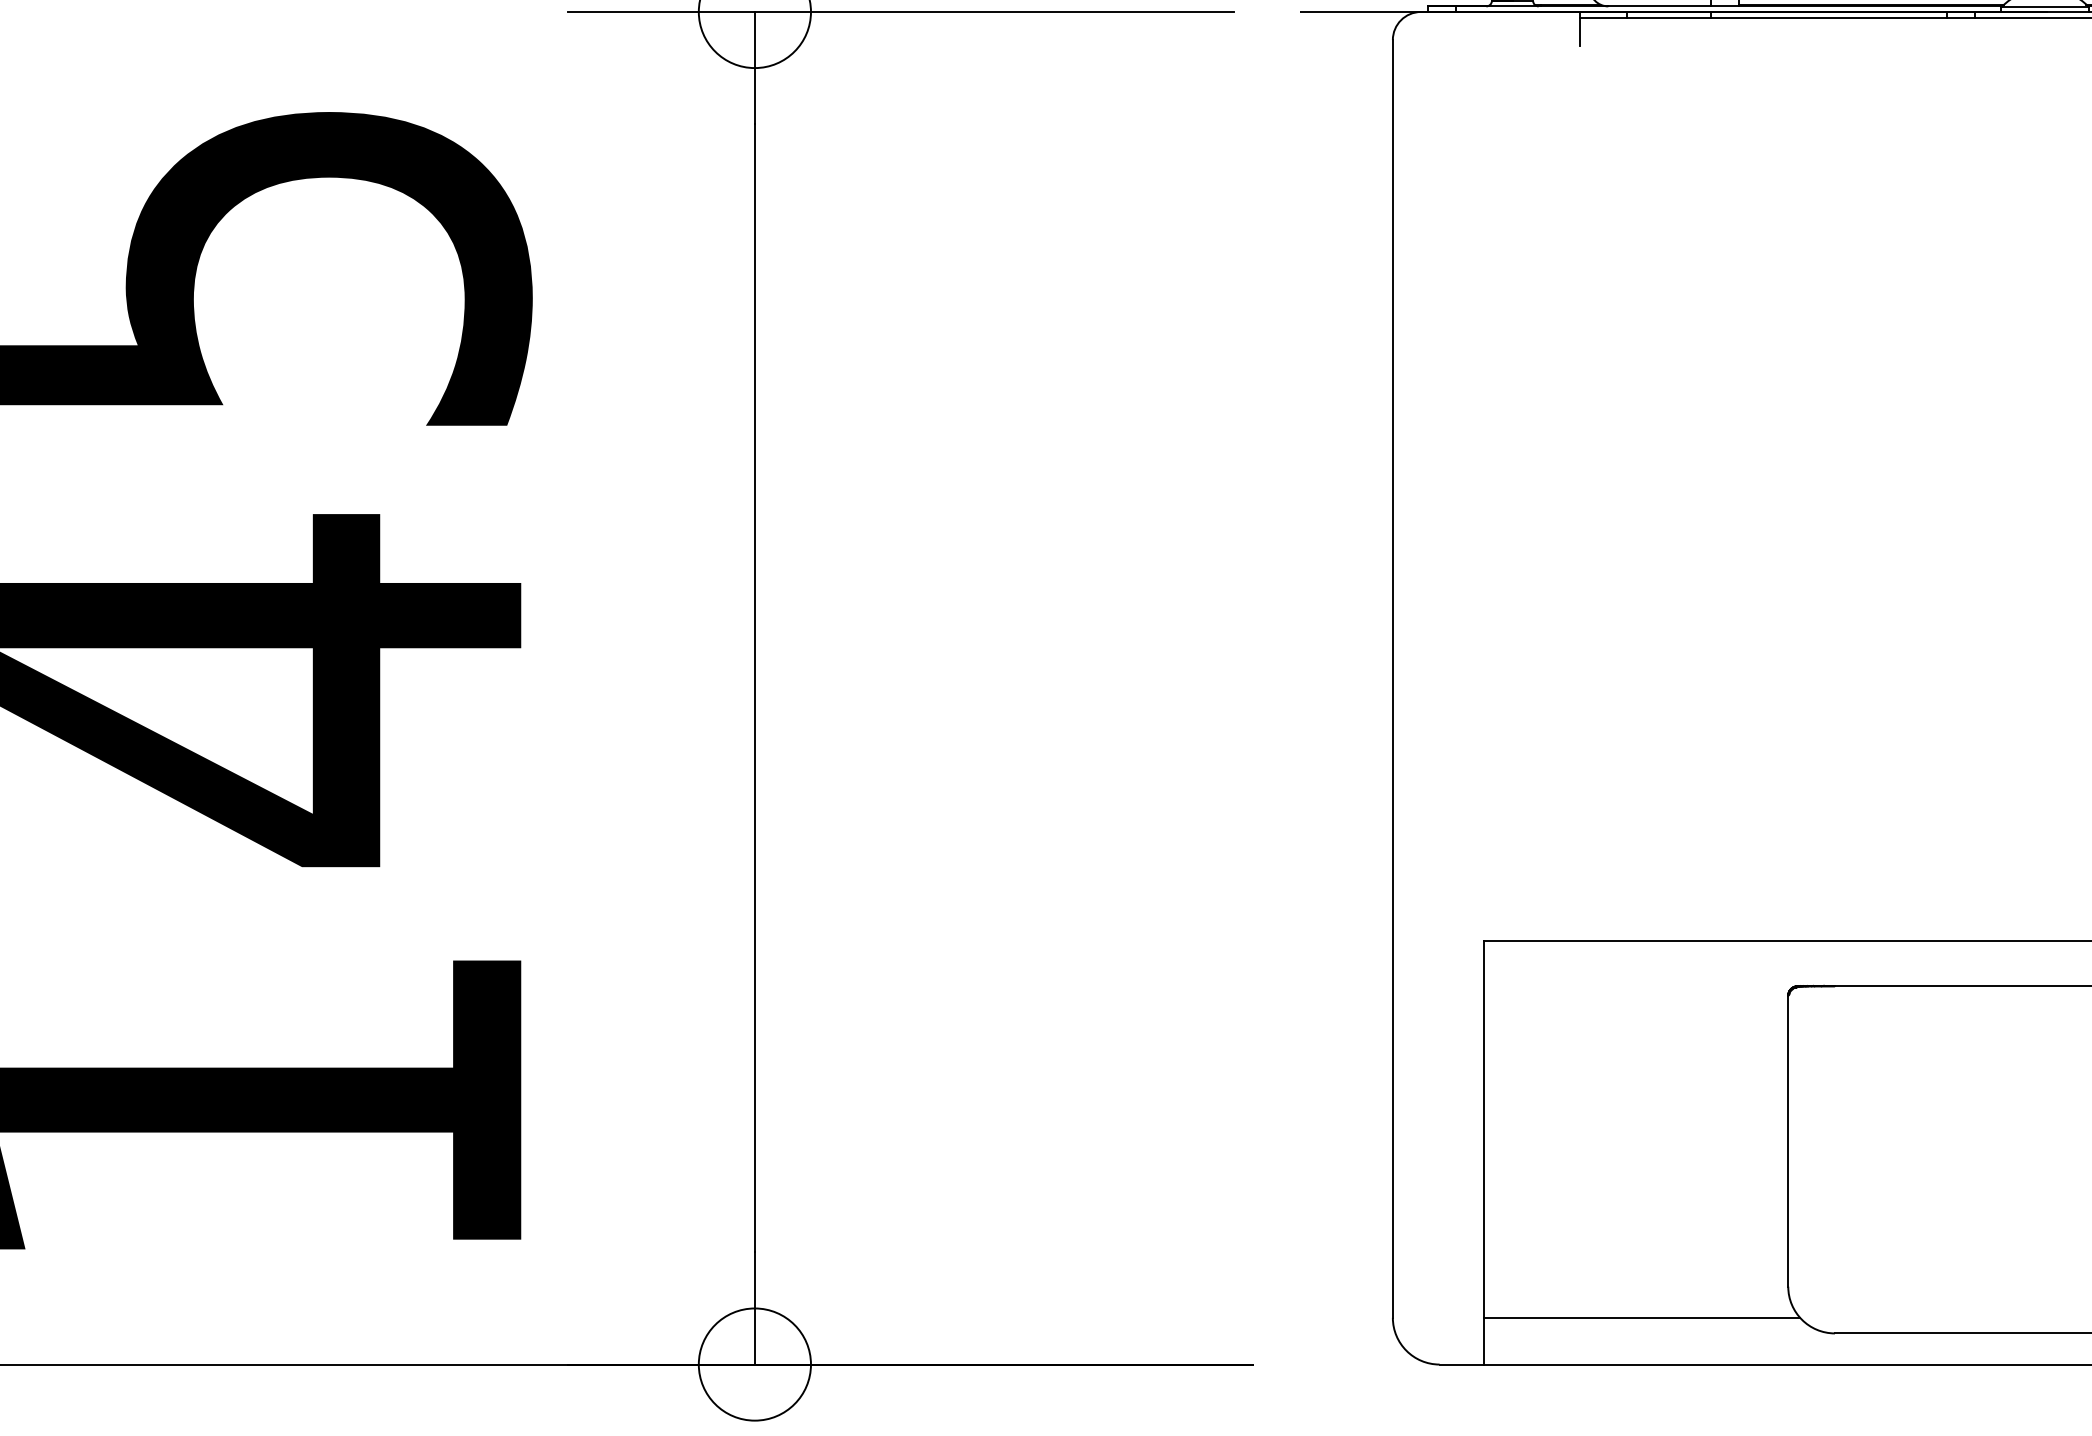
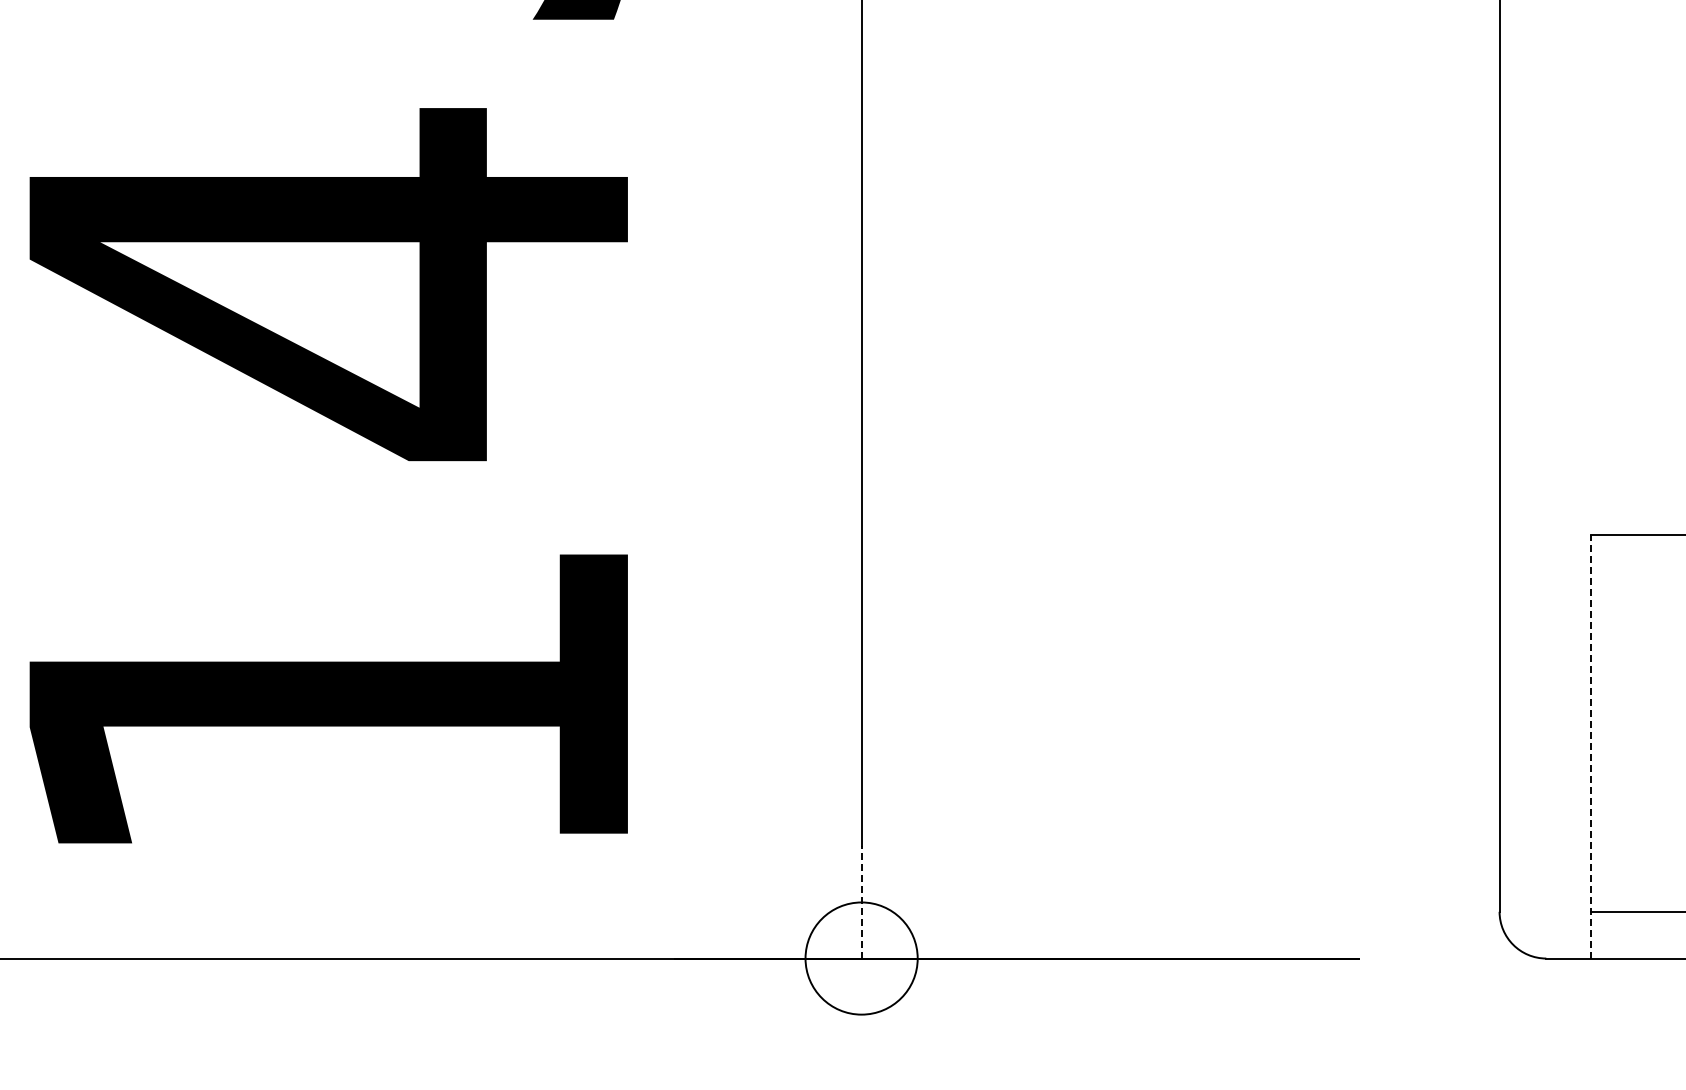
line: (1484, 1152) -> (1591, 746), solid -> dashed
line: (754, 1307) -> (861, 901), solid -> dashed

